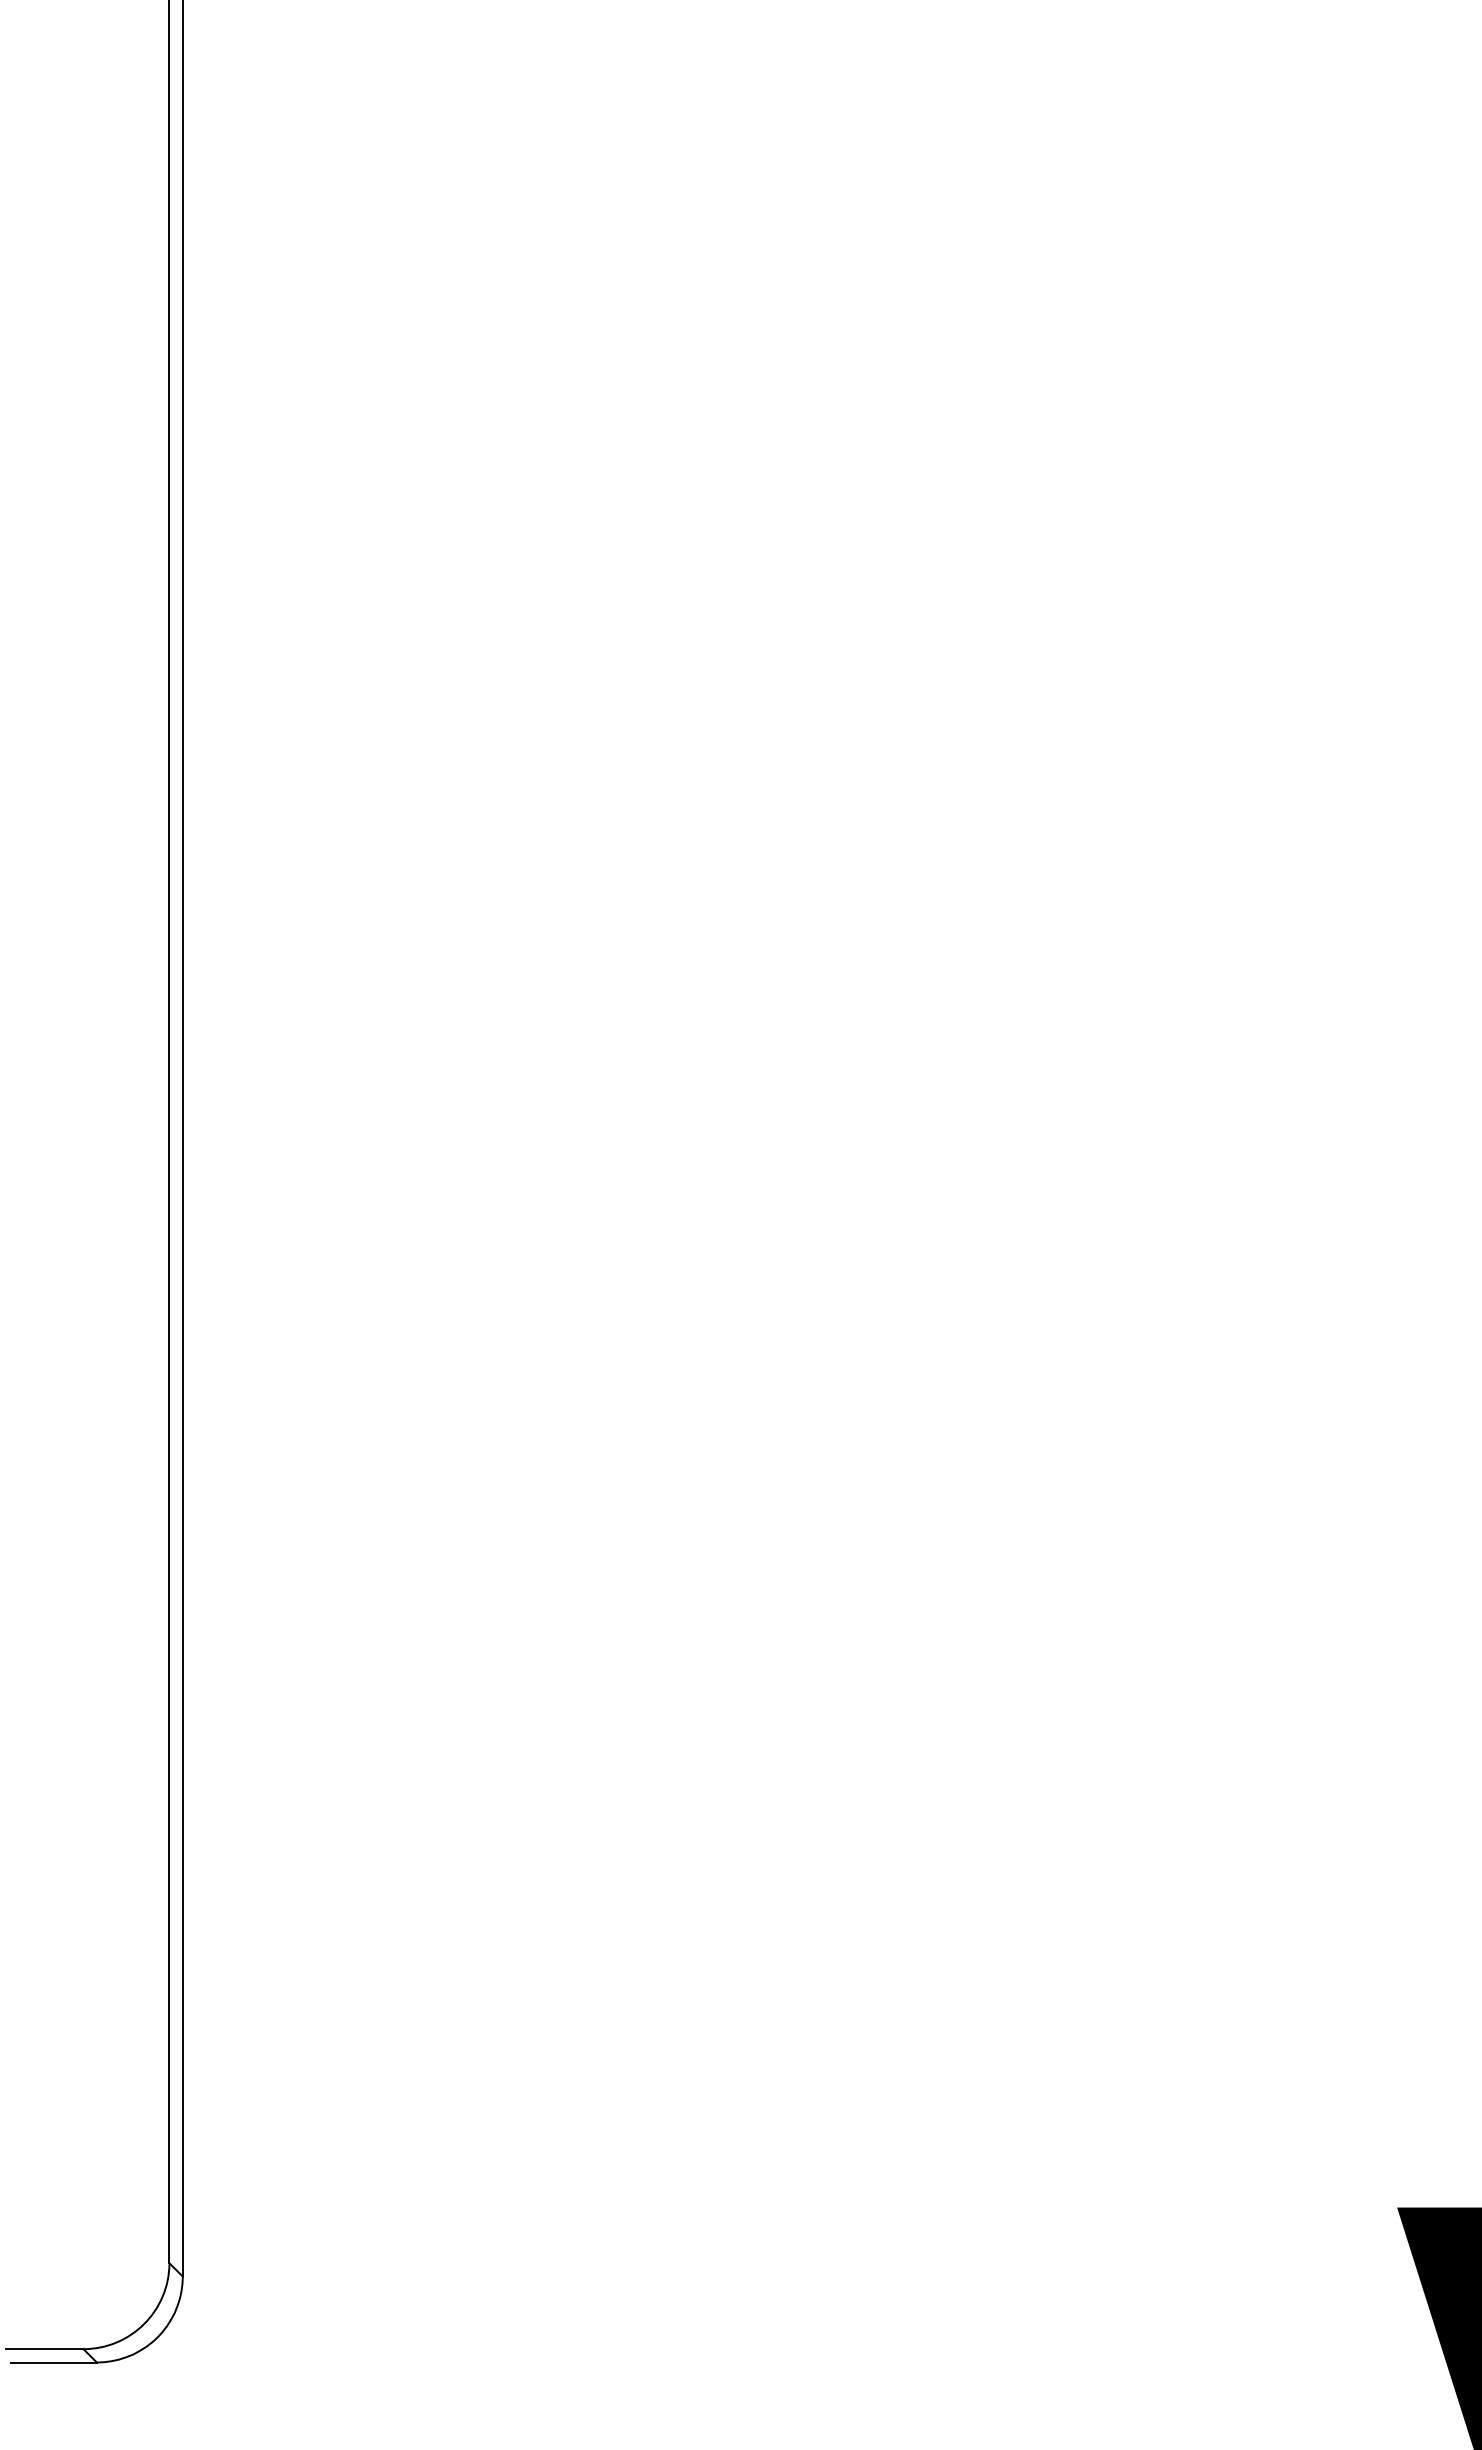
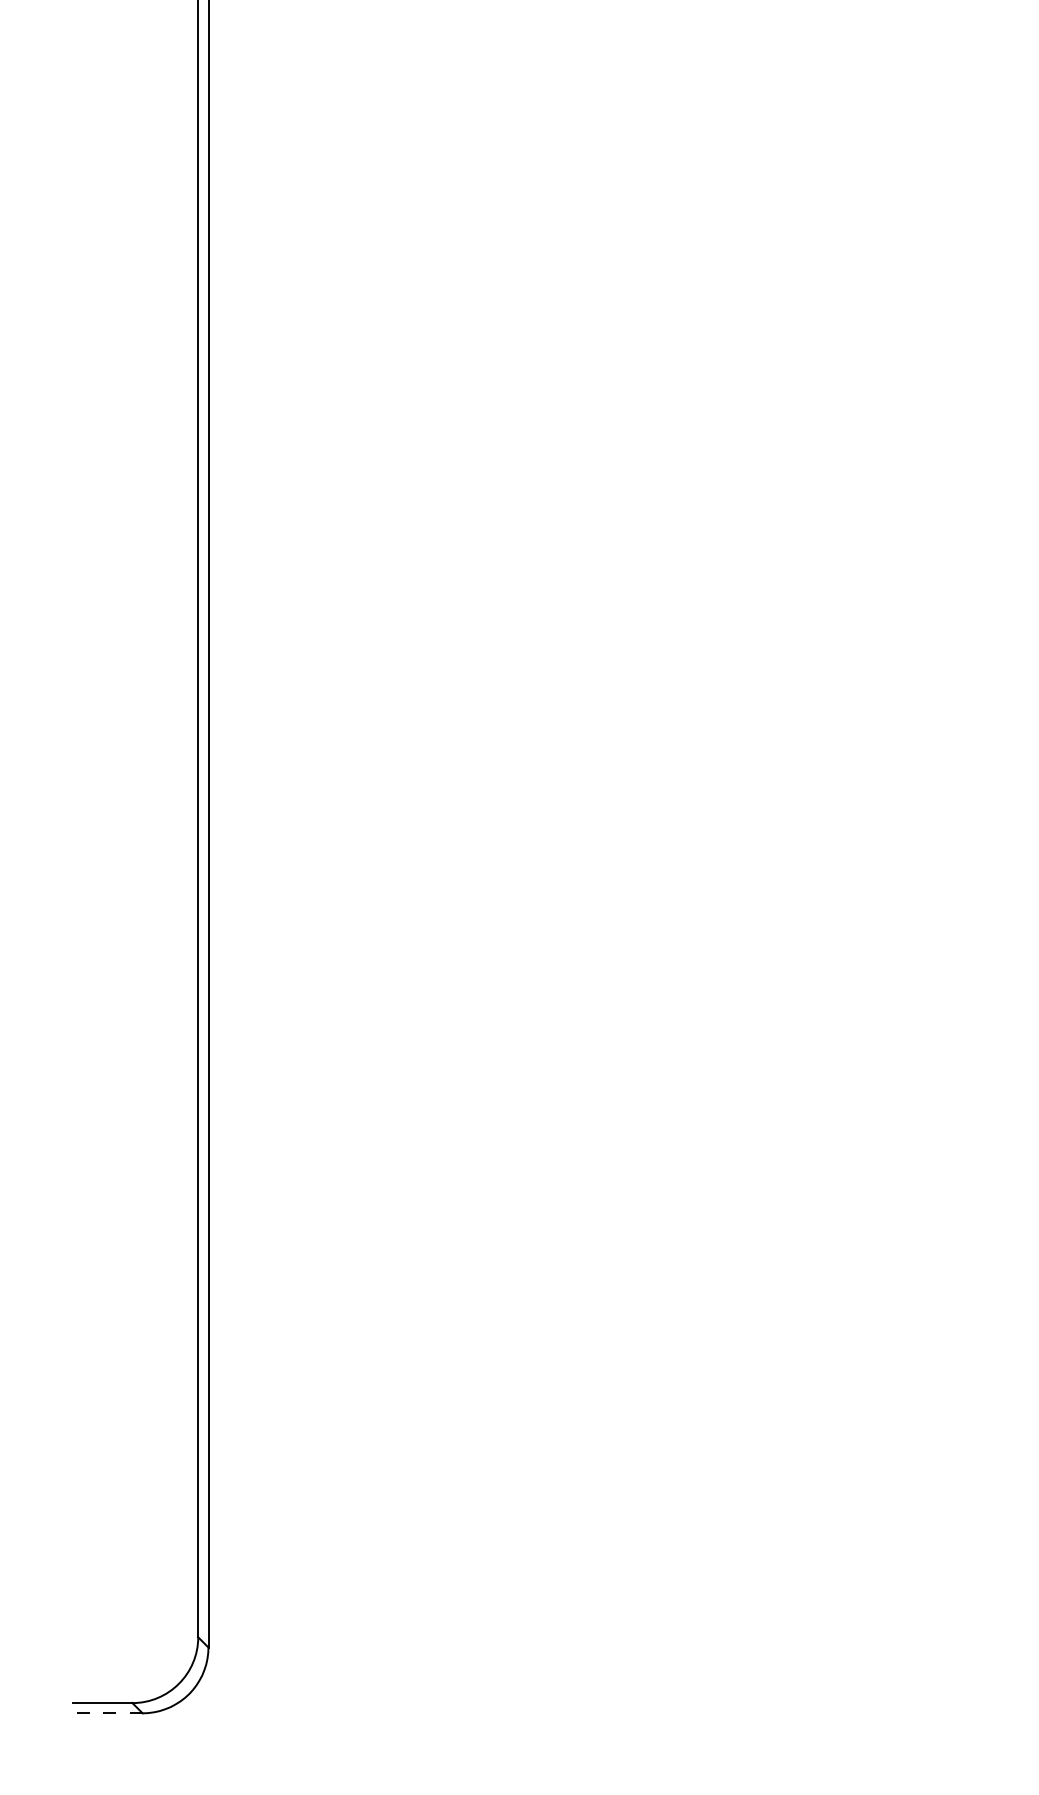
line: (53, 2362) -> (109, 1713), solid -> dashed

